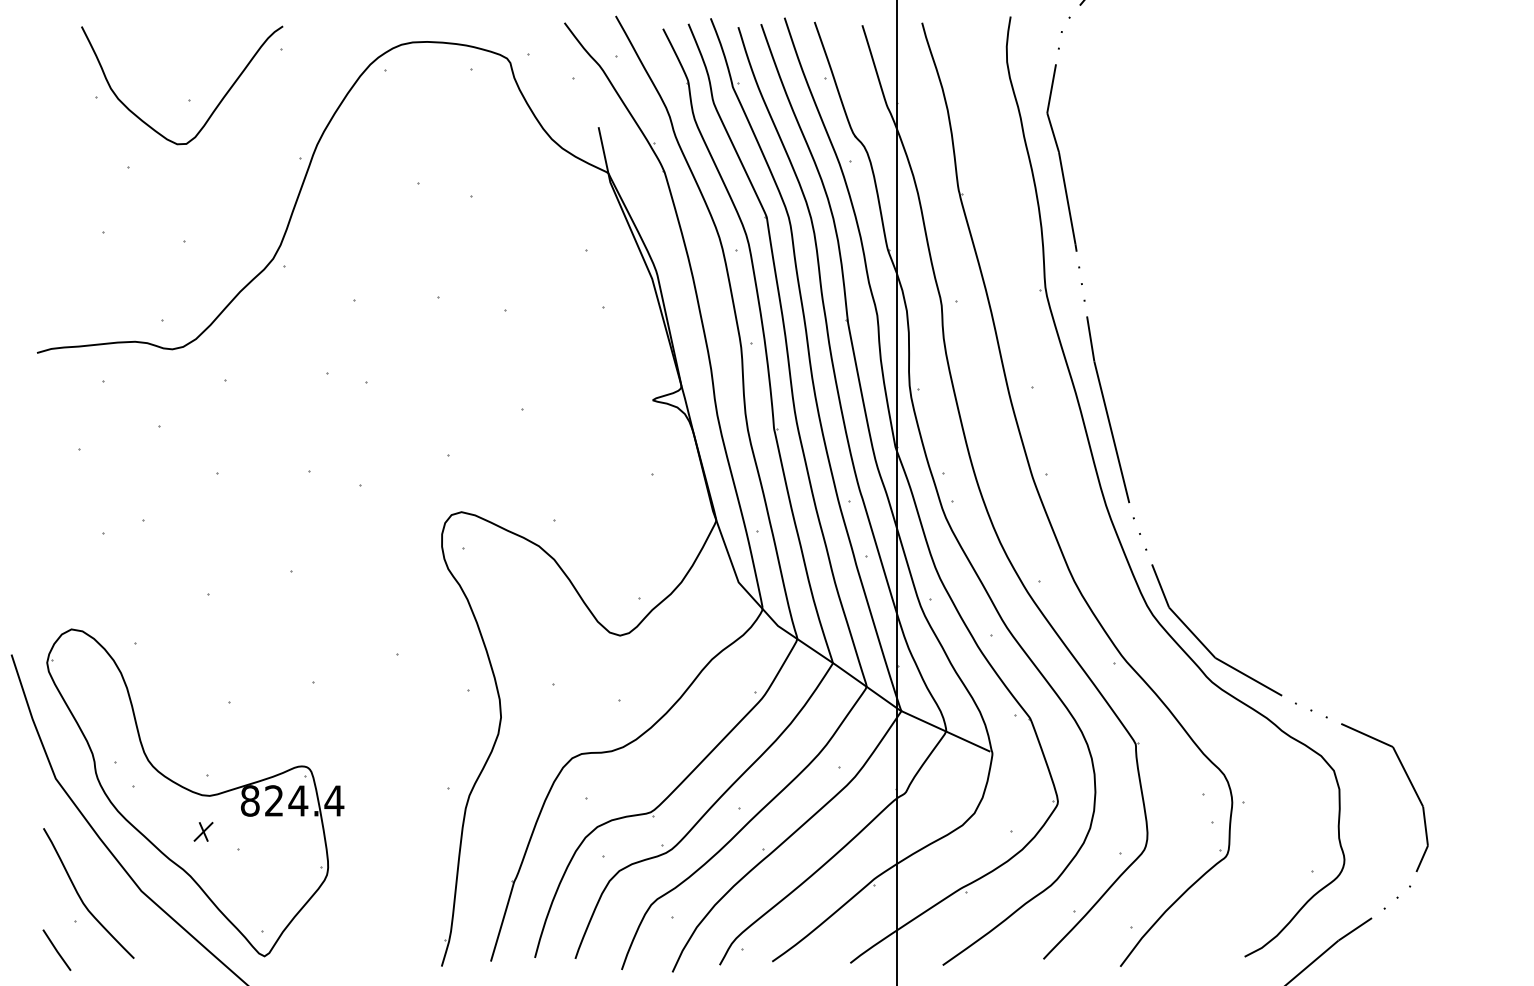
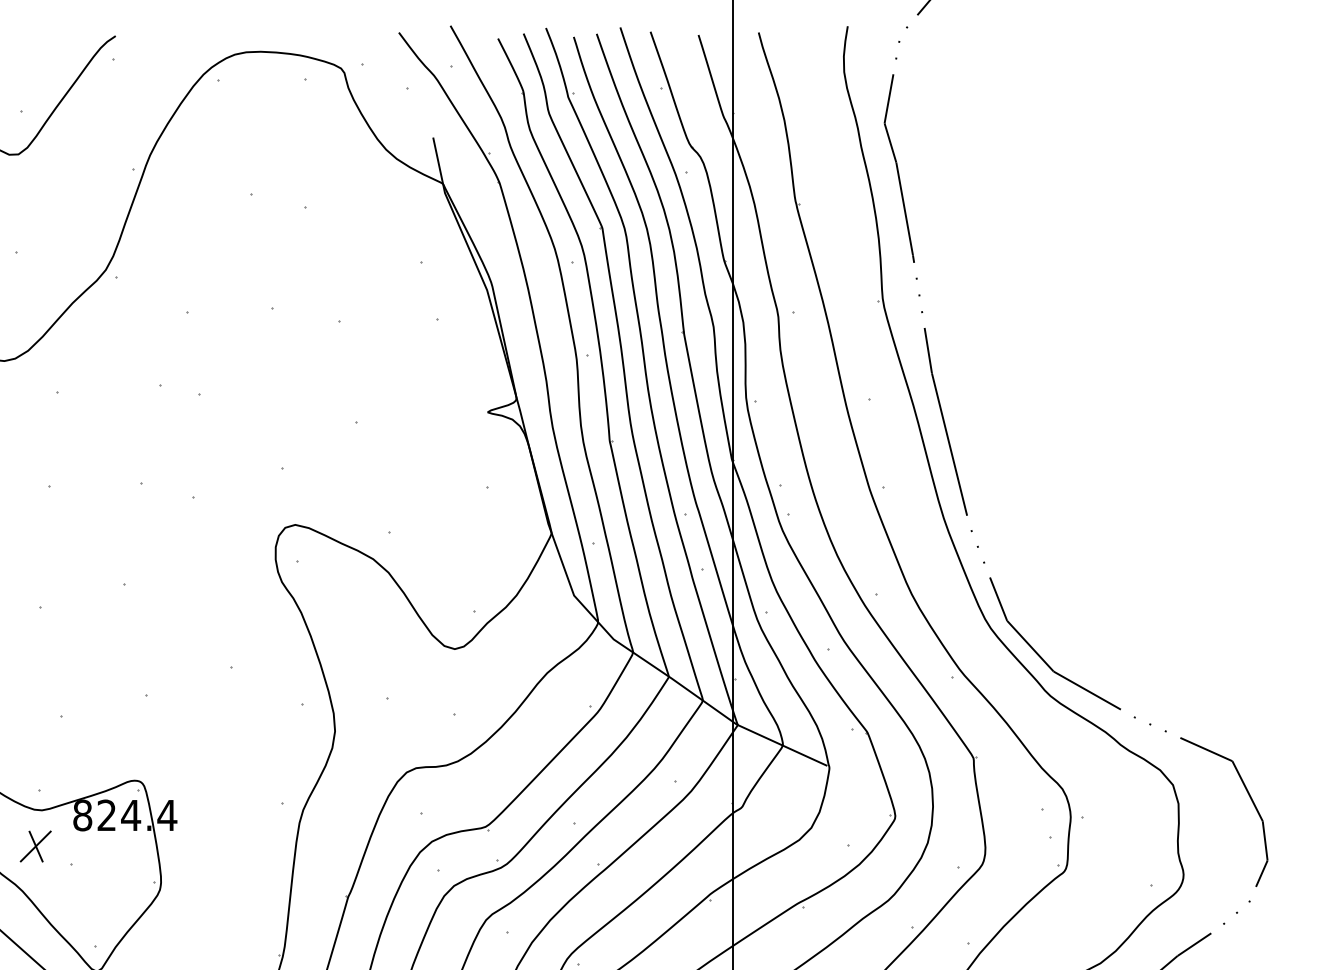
part: (203, 831) -> (35, 846), size x1.67

